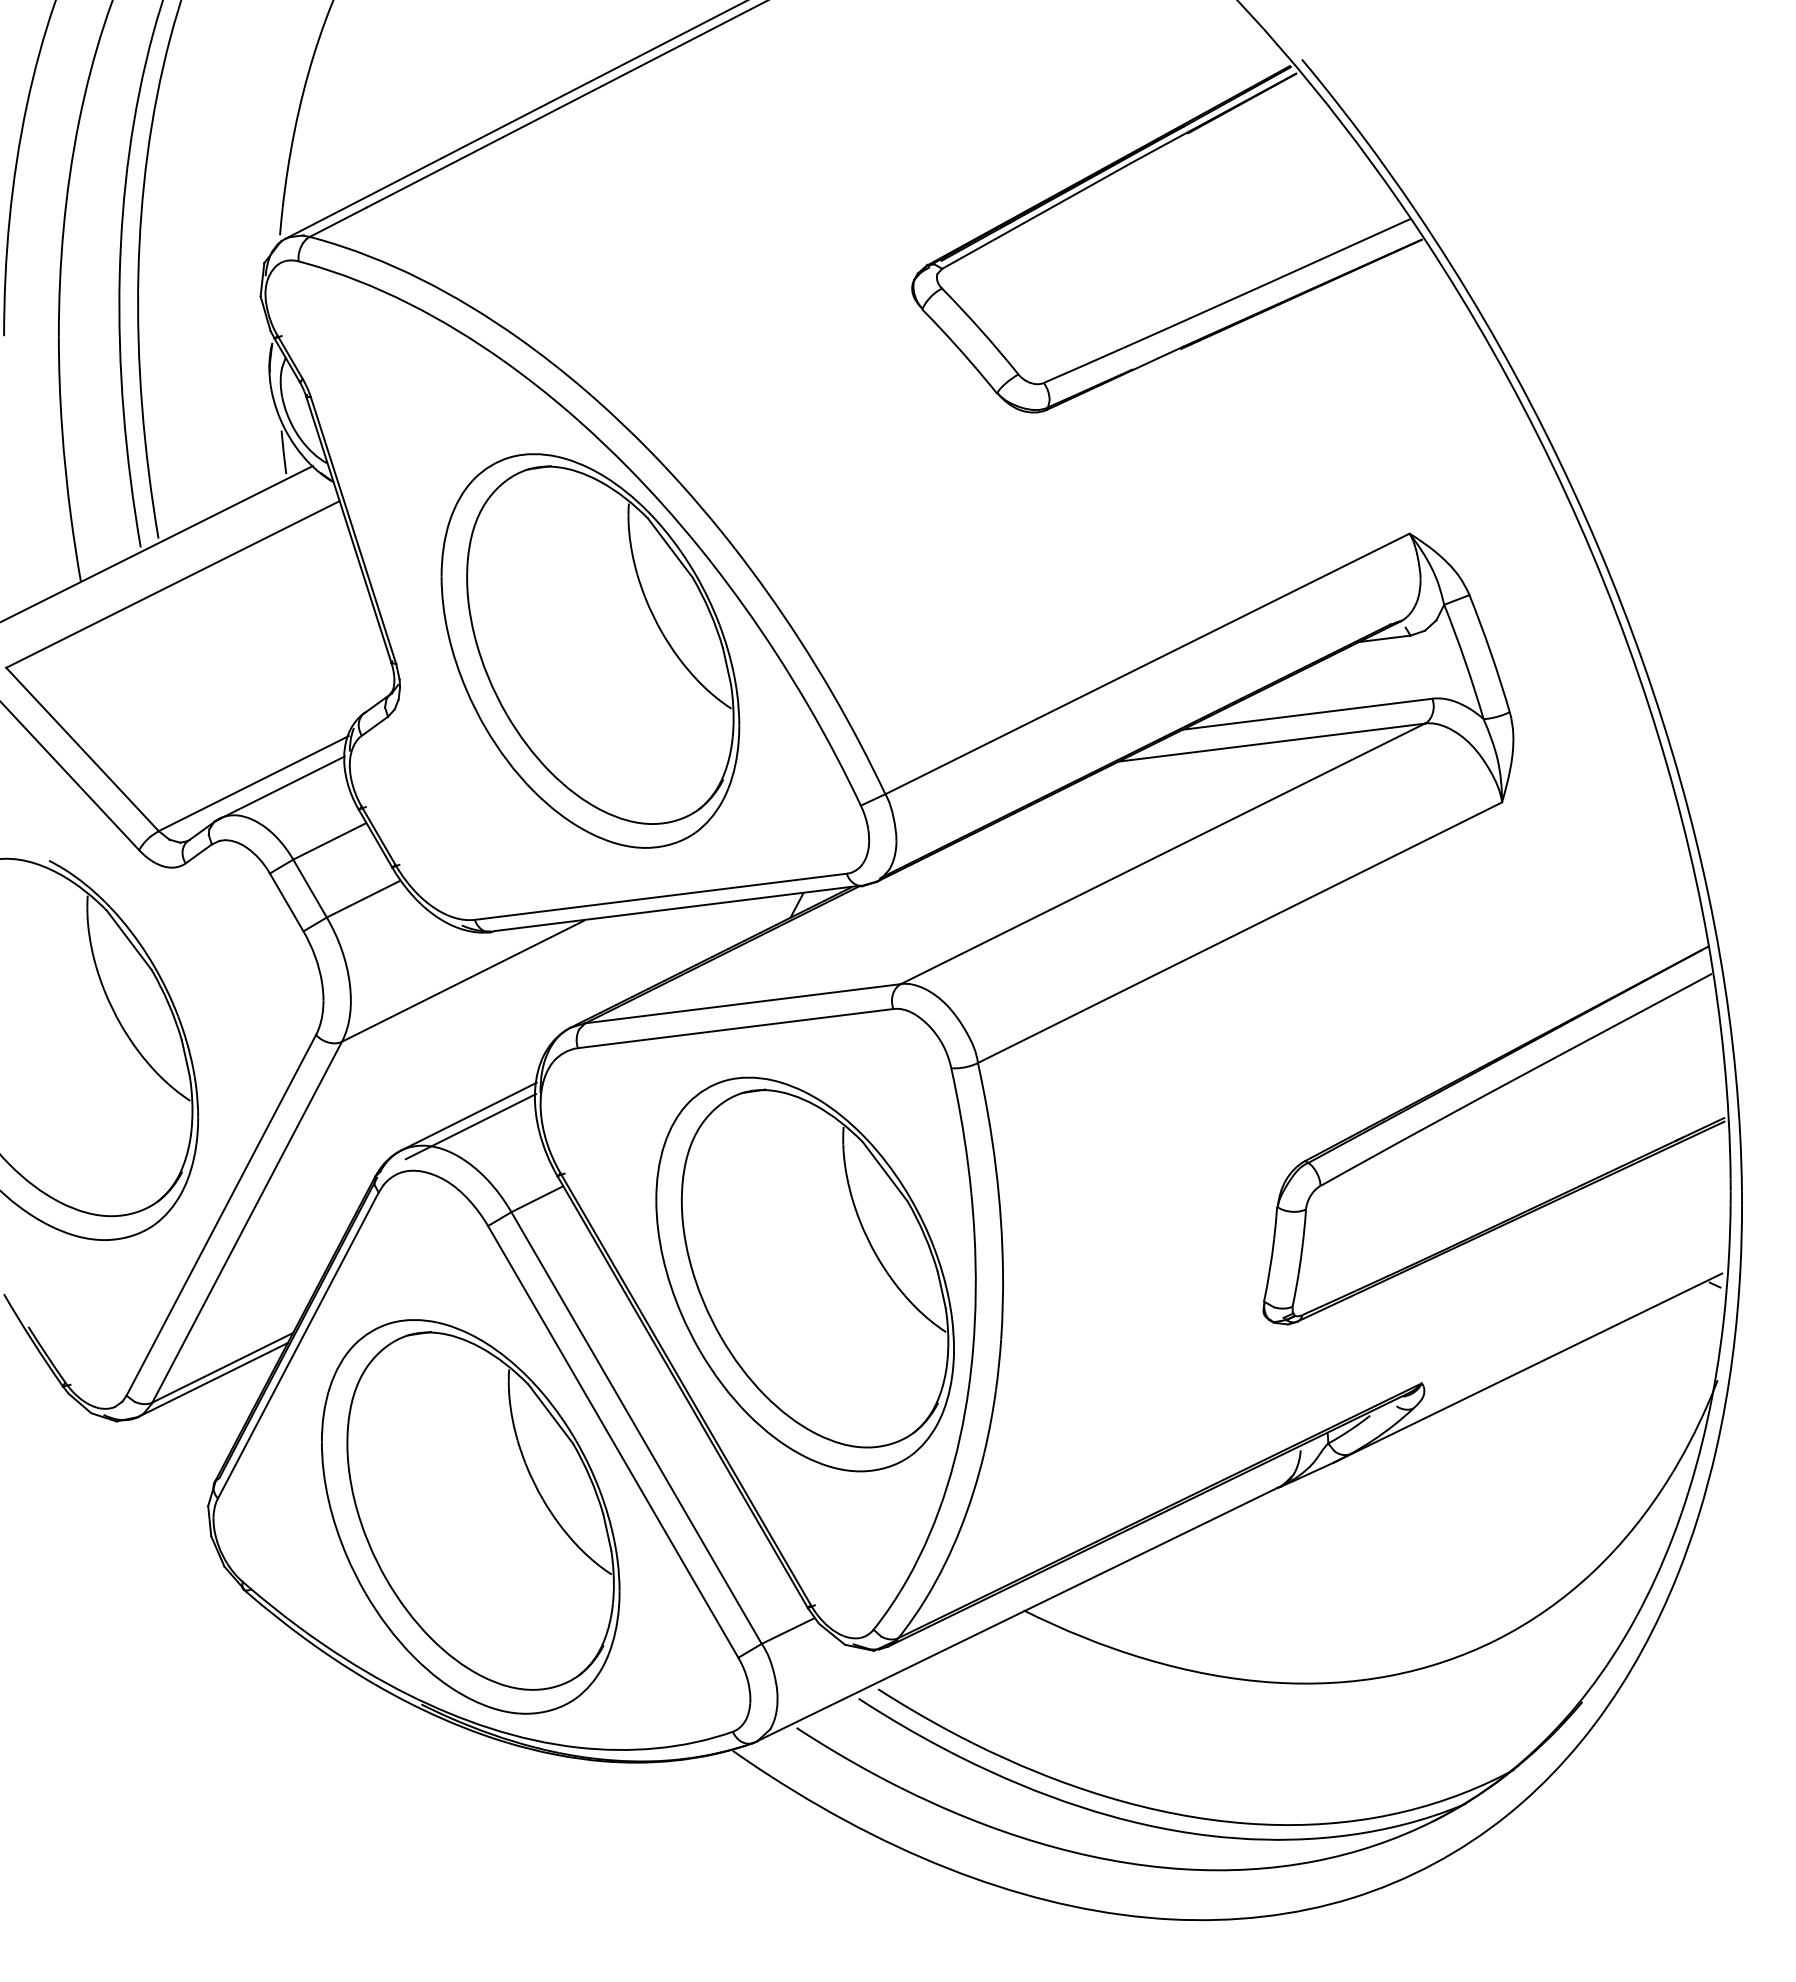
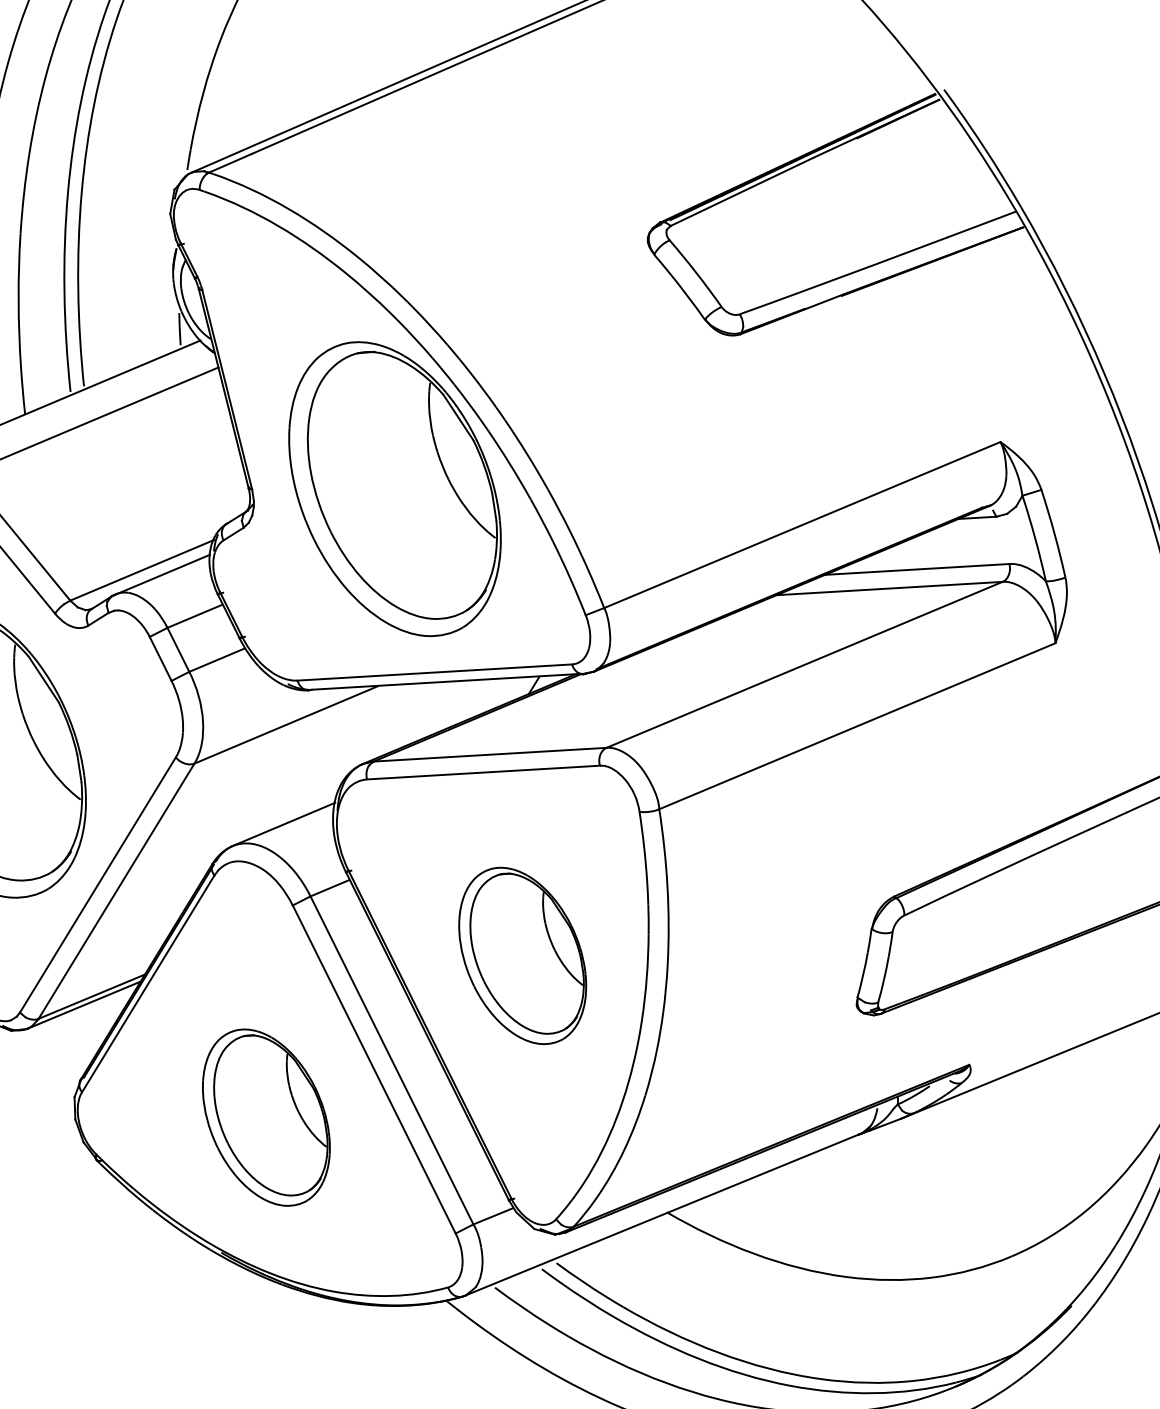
line: (470, 1126) -> (284, 831), removed
part: (804, 1274) -> (522, 955), size x0.6
part: (470, 1516) -> (266, 1117), size x0.6

